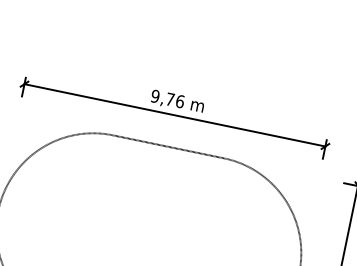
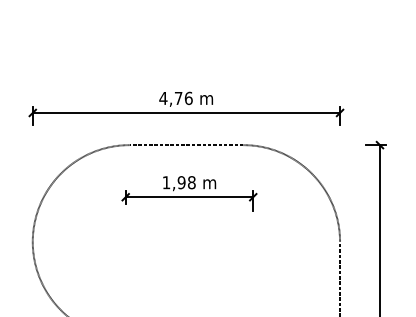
text: (155, 96) -> (163, 98), 9,76 -> 4,76
part: (161, 194) -> (189, 193), added

